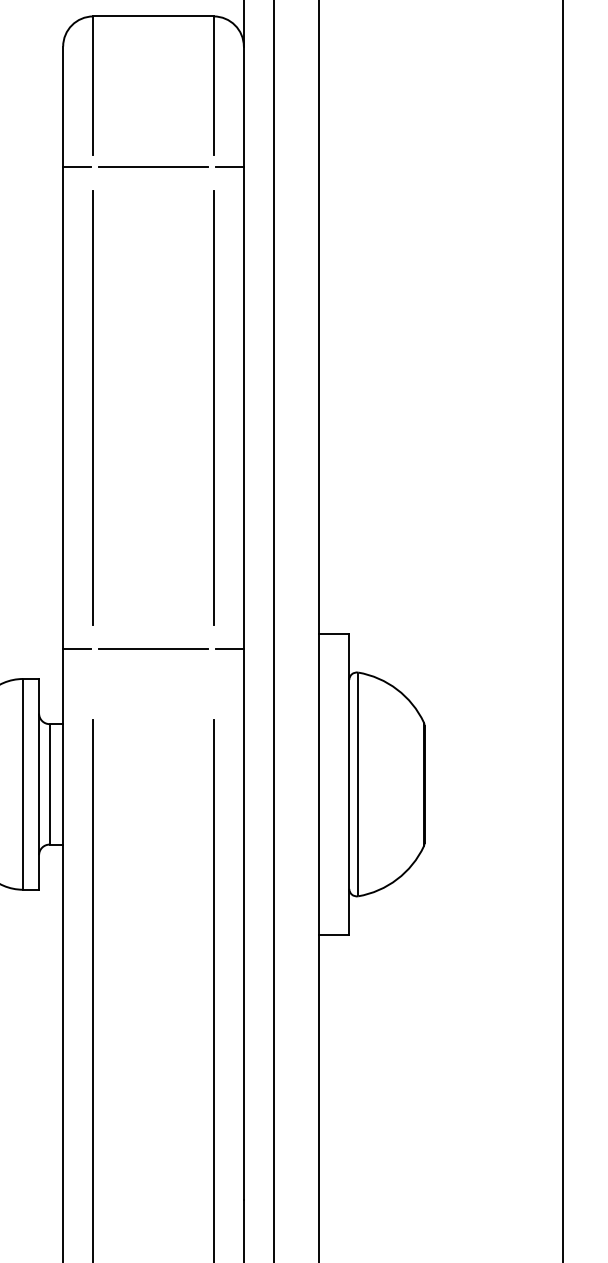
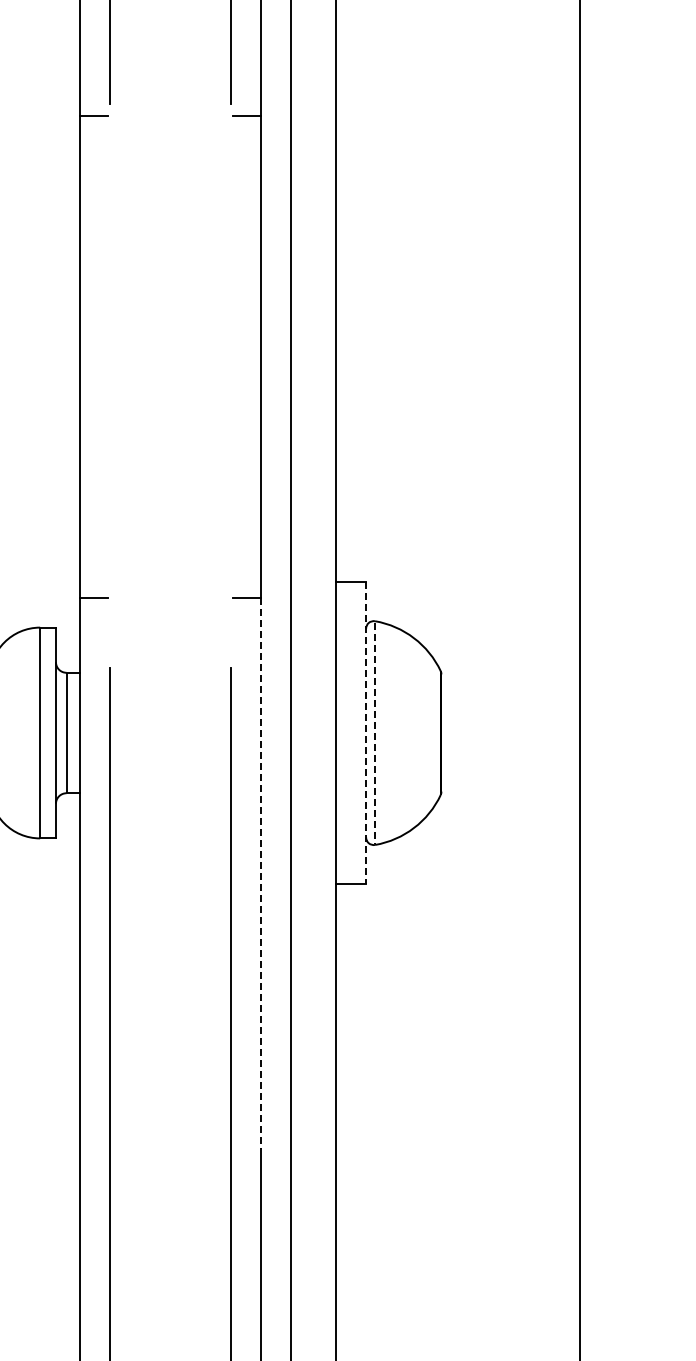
line: (153, 166) -> (170, 115), removed
line: (93, 407) -> (110, 356), removed
line: (213, 407) -> (230, 356), removed
line: (153, 648) -> (170, 597), removed
line: (349, 784) -> (366, 733), solid -> dashed
line: (358, 784) -> (375, 733), solid -> dashed
line: (243, 924) -> (260, 873), solid -> dashed

